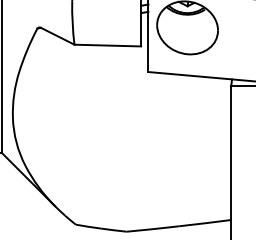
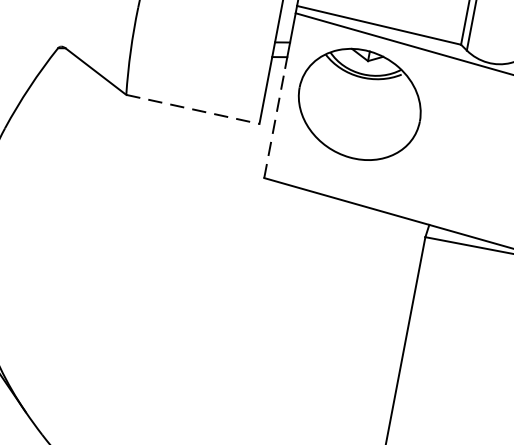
line: (148, 44) -> (274, 122), solid -> dashed
line: (108, 45) -> (194, 109), solid -> dashed

